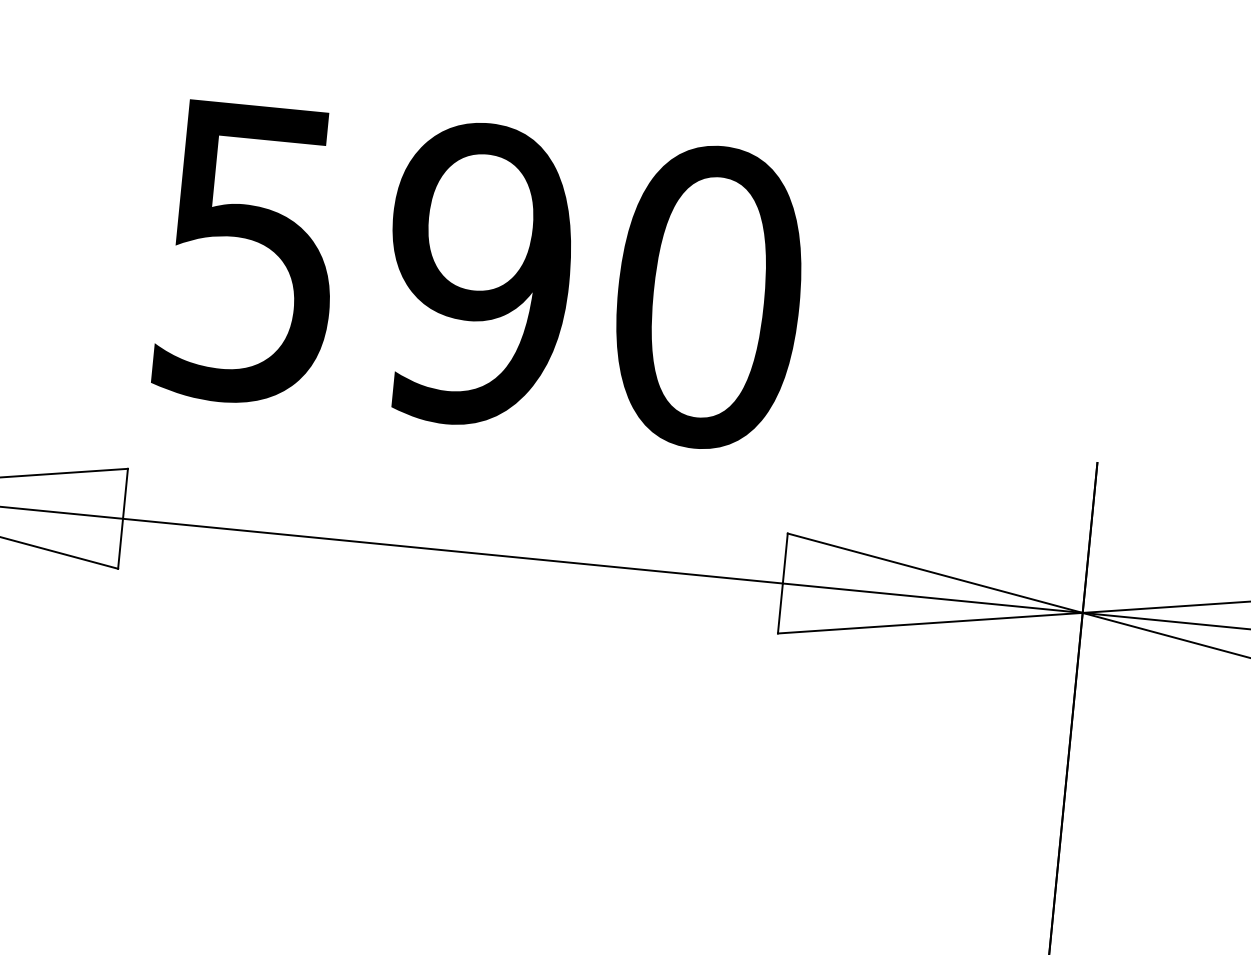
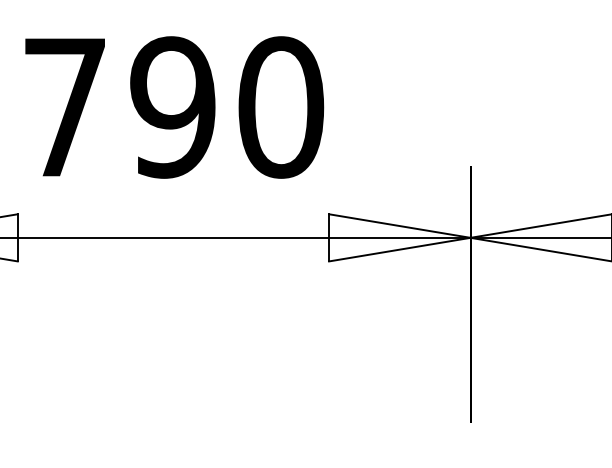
text: (248, 254) -> (64, 108), 590 -> 790

